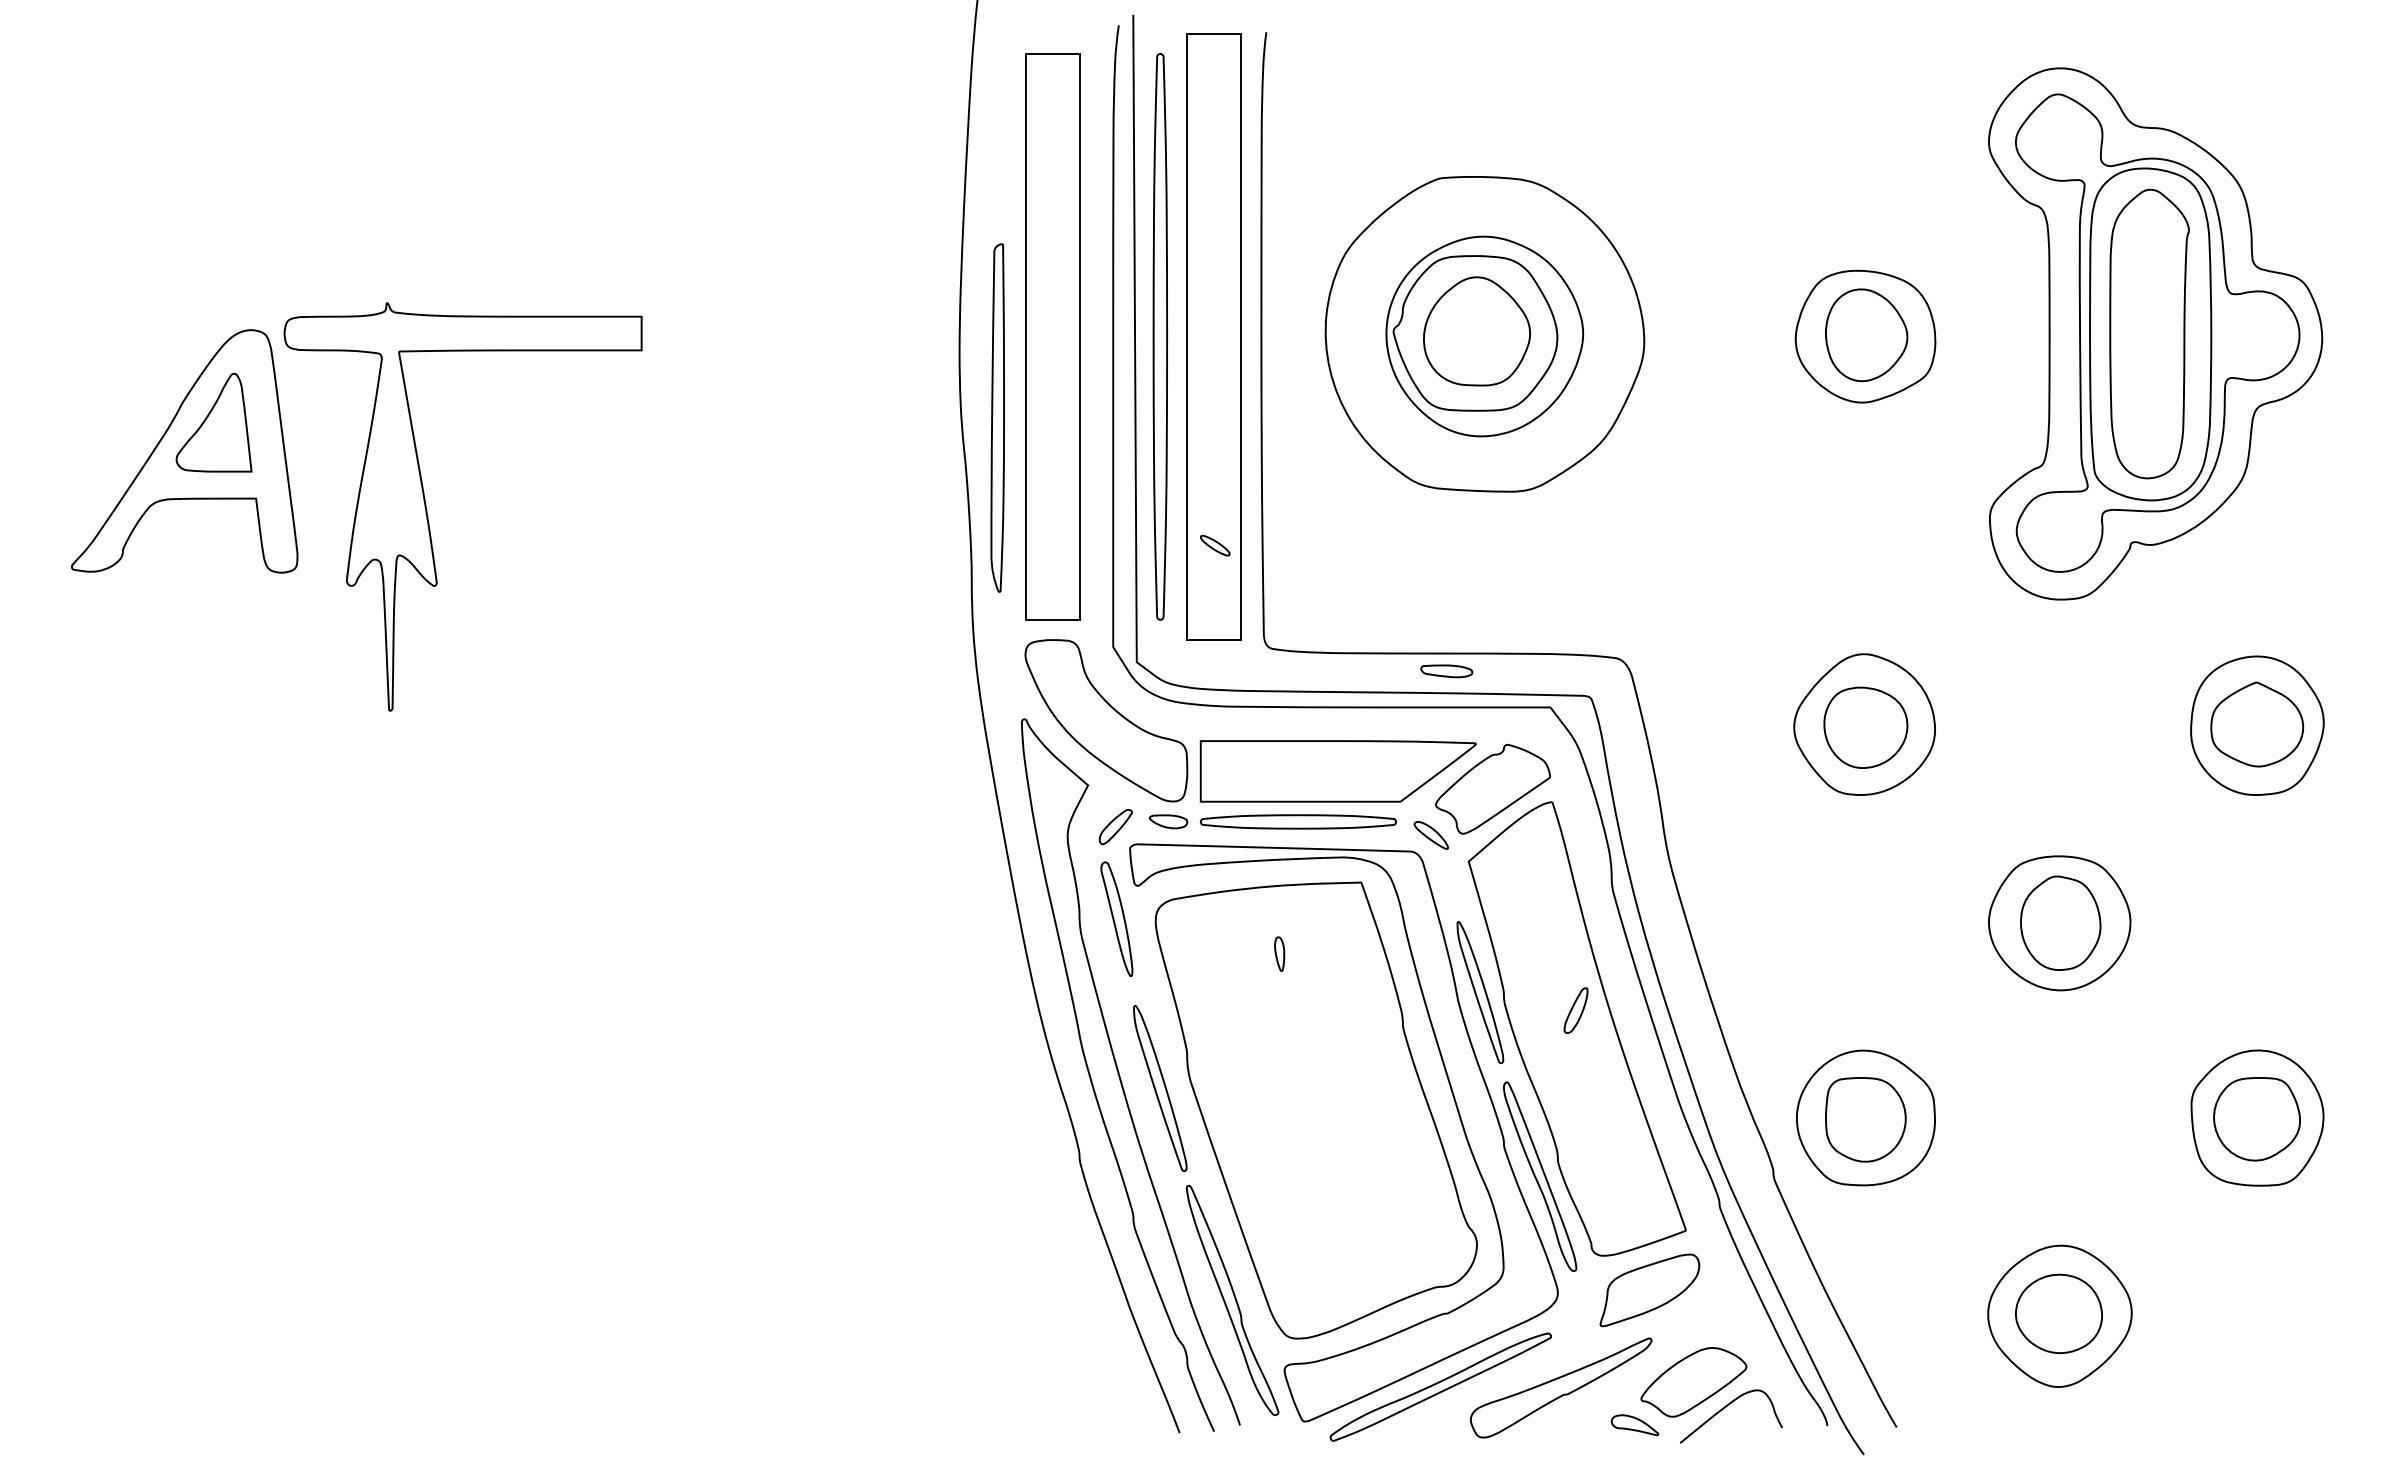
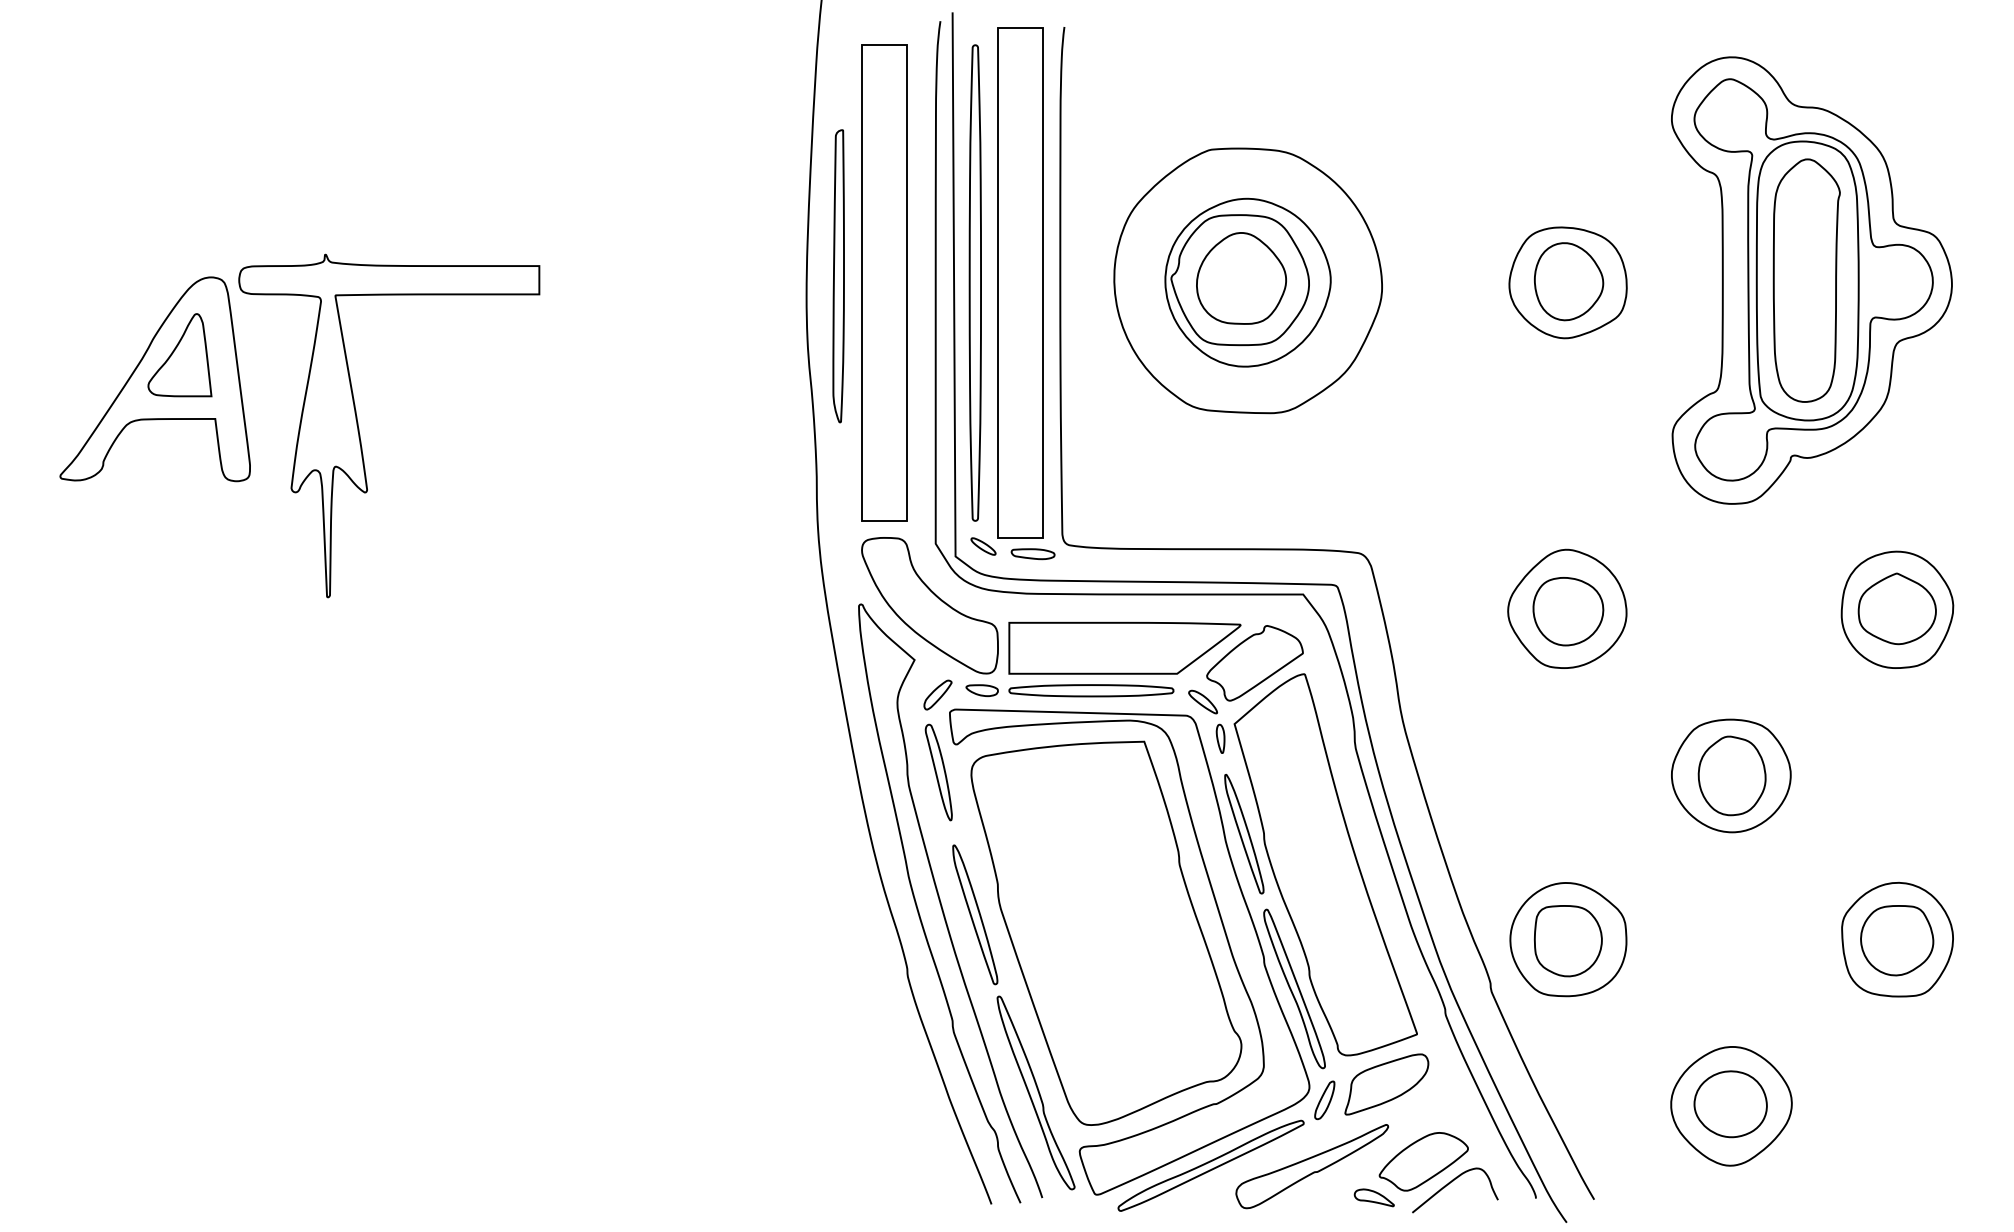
part: (997, 418) -> (838, 276), moved
part: (1215, 545) -> (983, 546), moved
part: (1446, 671) -> (1032, 554), moved
part: (1279, 953) -> (1220, 738), moved
part: (1575, 1010) -> (1324, 1100), moved

